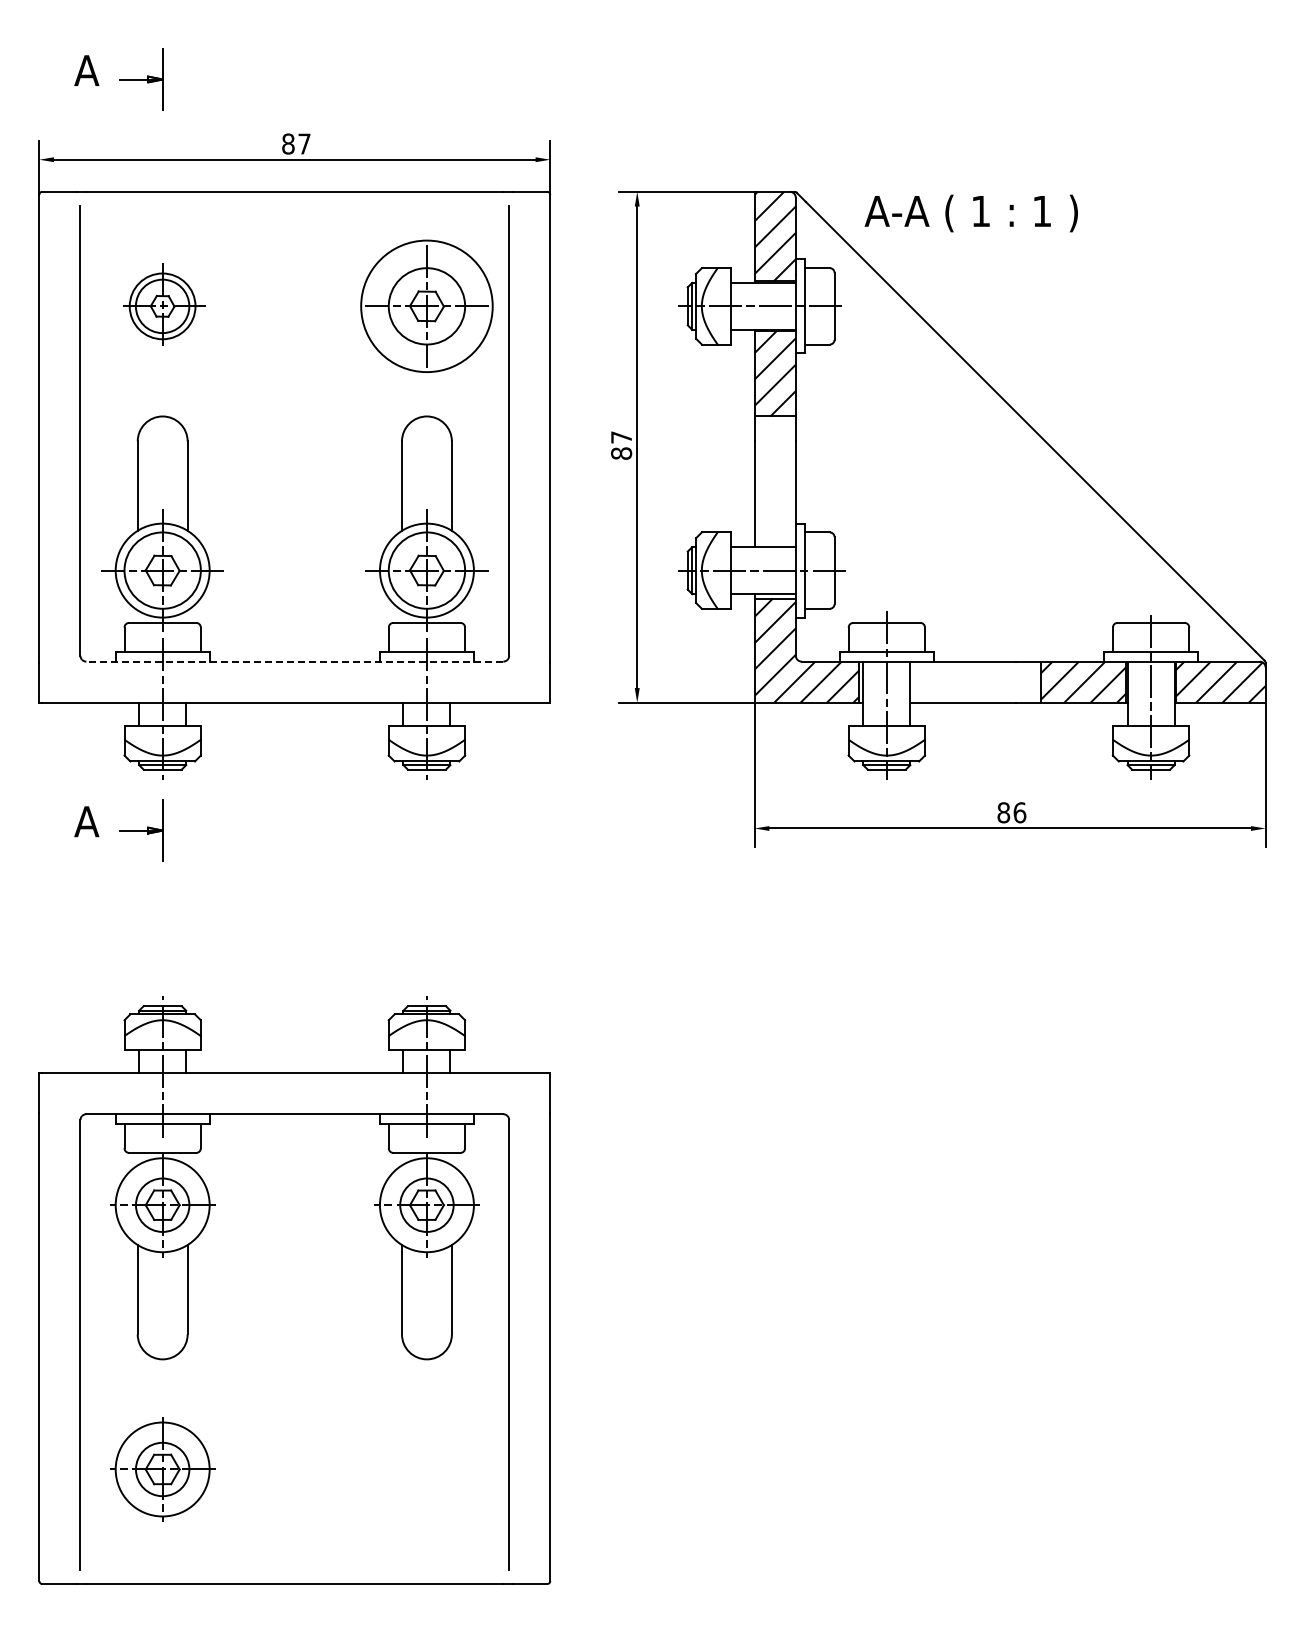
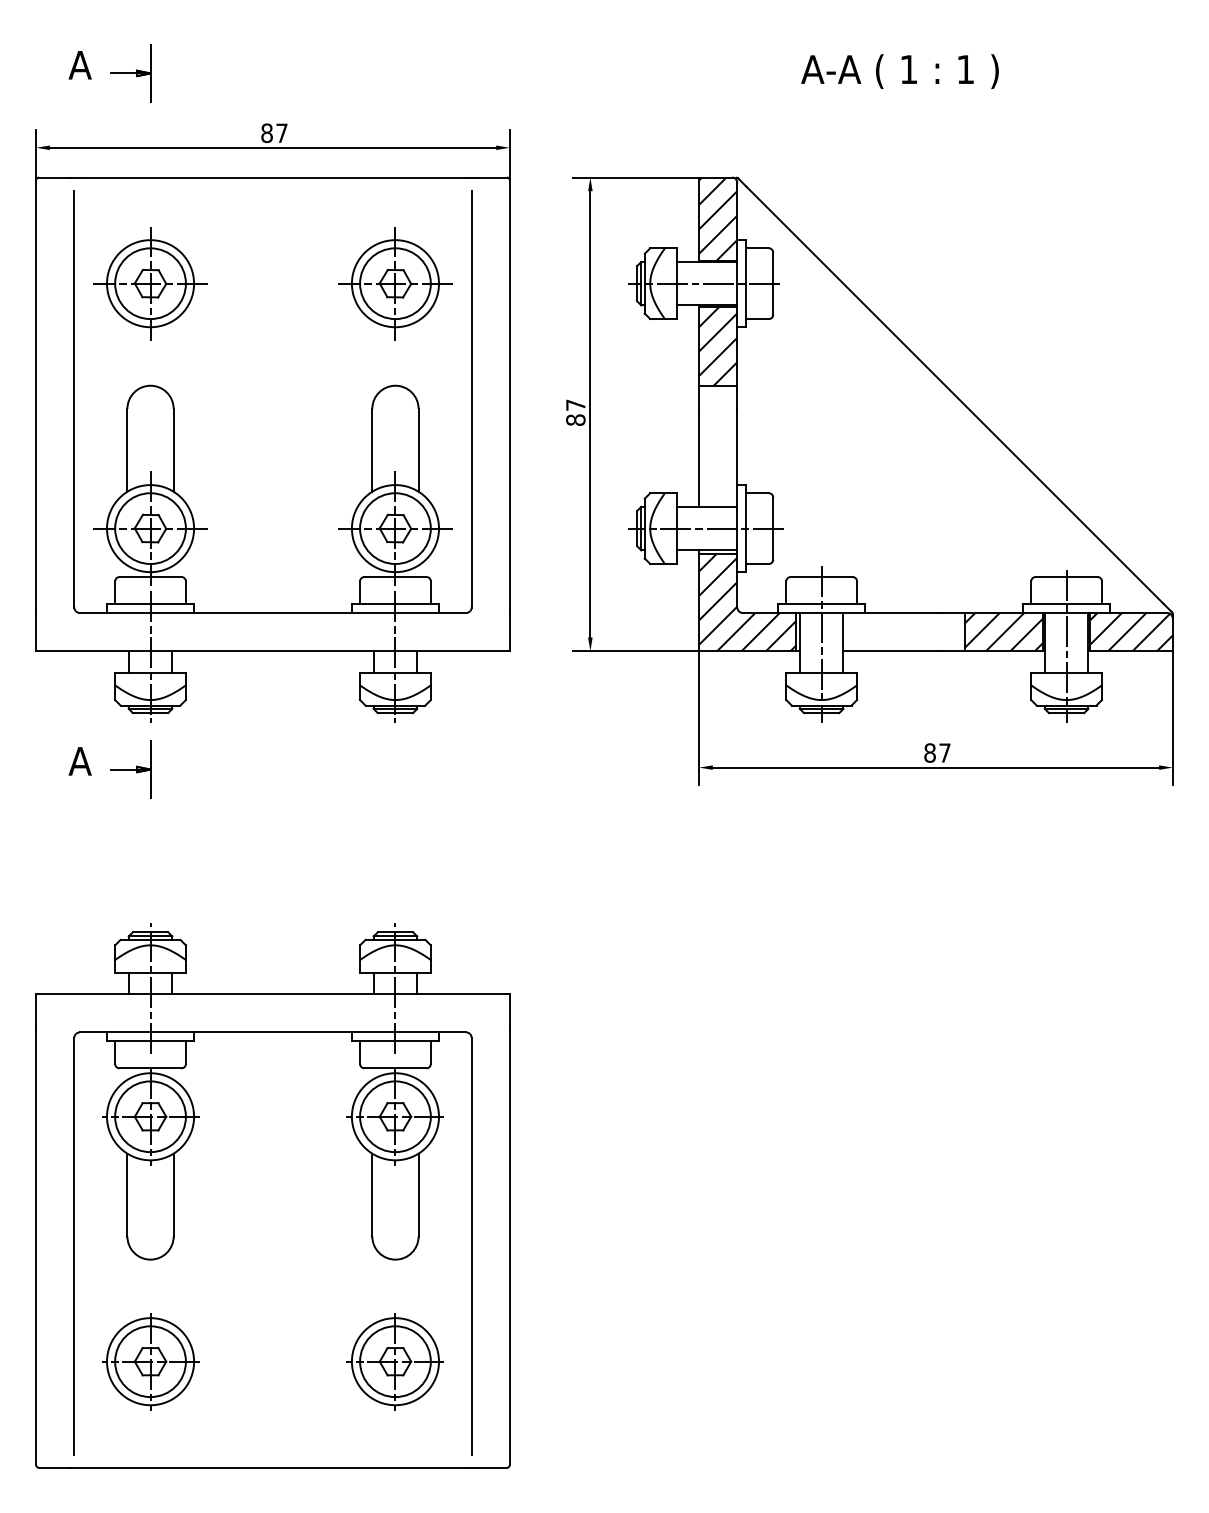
text: (970, 213) -> (899, 71), moved
part: (162, 306) -> (150, 283), size x1.43
circle: (426, 306) -> (395, 283), size x0.71
line: (294, 661) -> (272, 612), dashed -> solid
text: (1019, 812) -> (944, 752), 86 -> 87
circle: (162, 1205) -> (150, 1117), size x1.43
circle: (426, 1205) -> (395, 1117), size x1.43
circle: (162, 1469) -> (150, 1361), size x1.43
part: (426, 1469) -> (395, 1361), added

